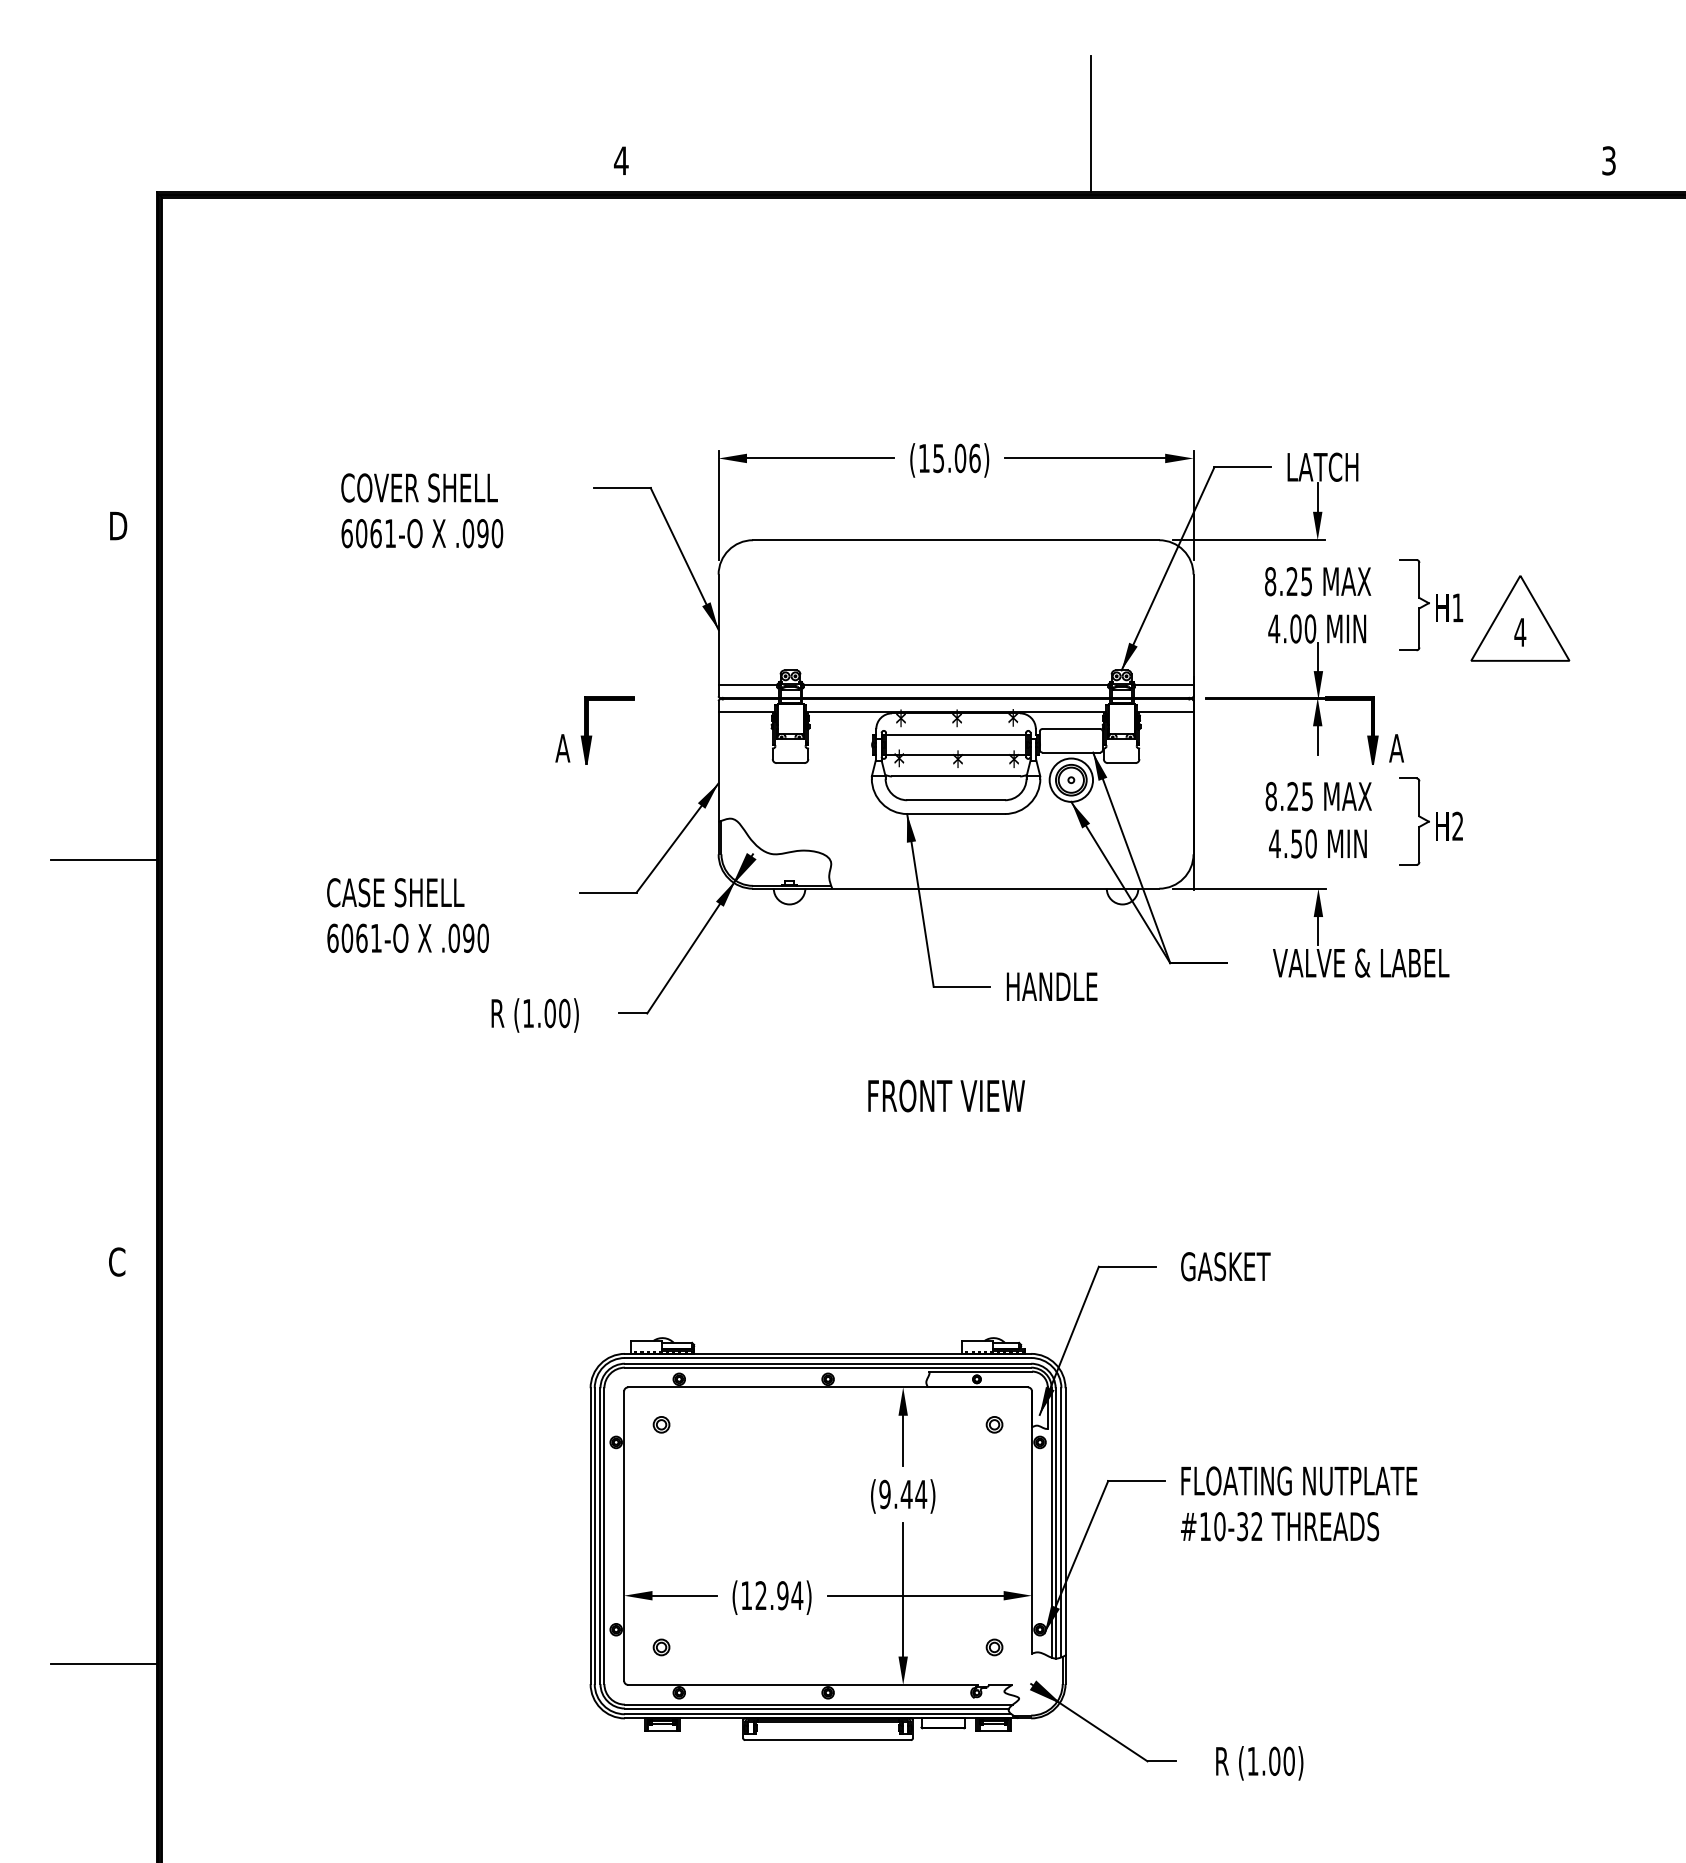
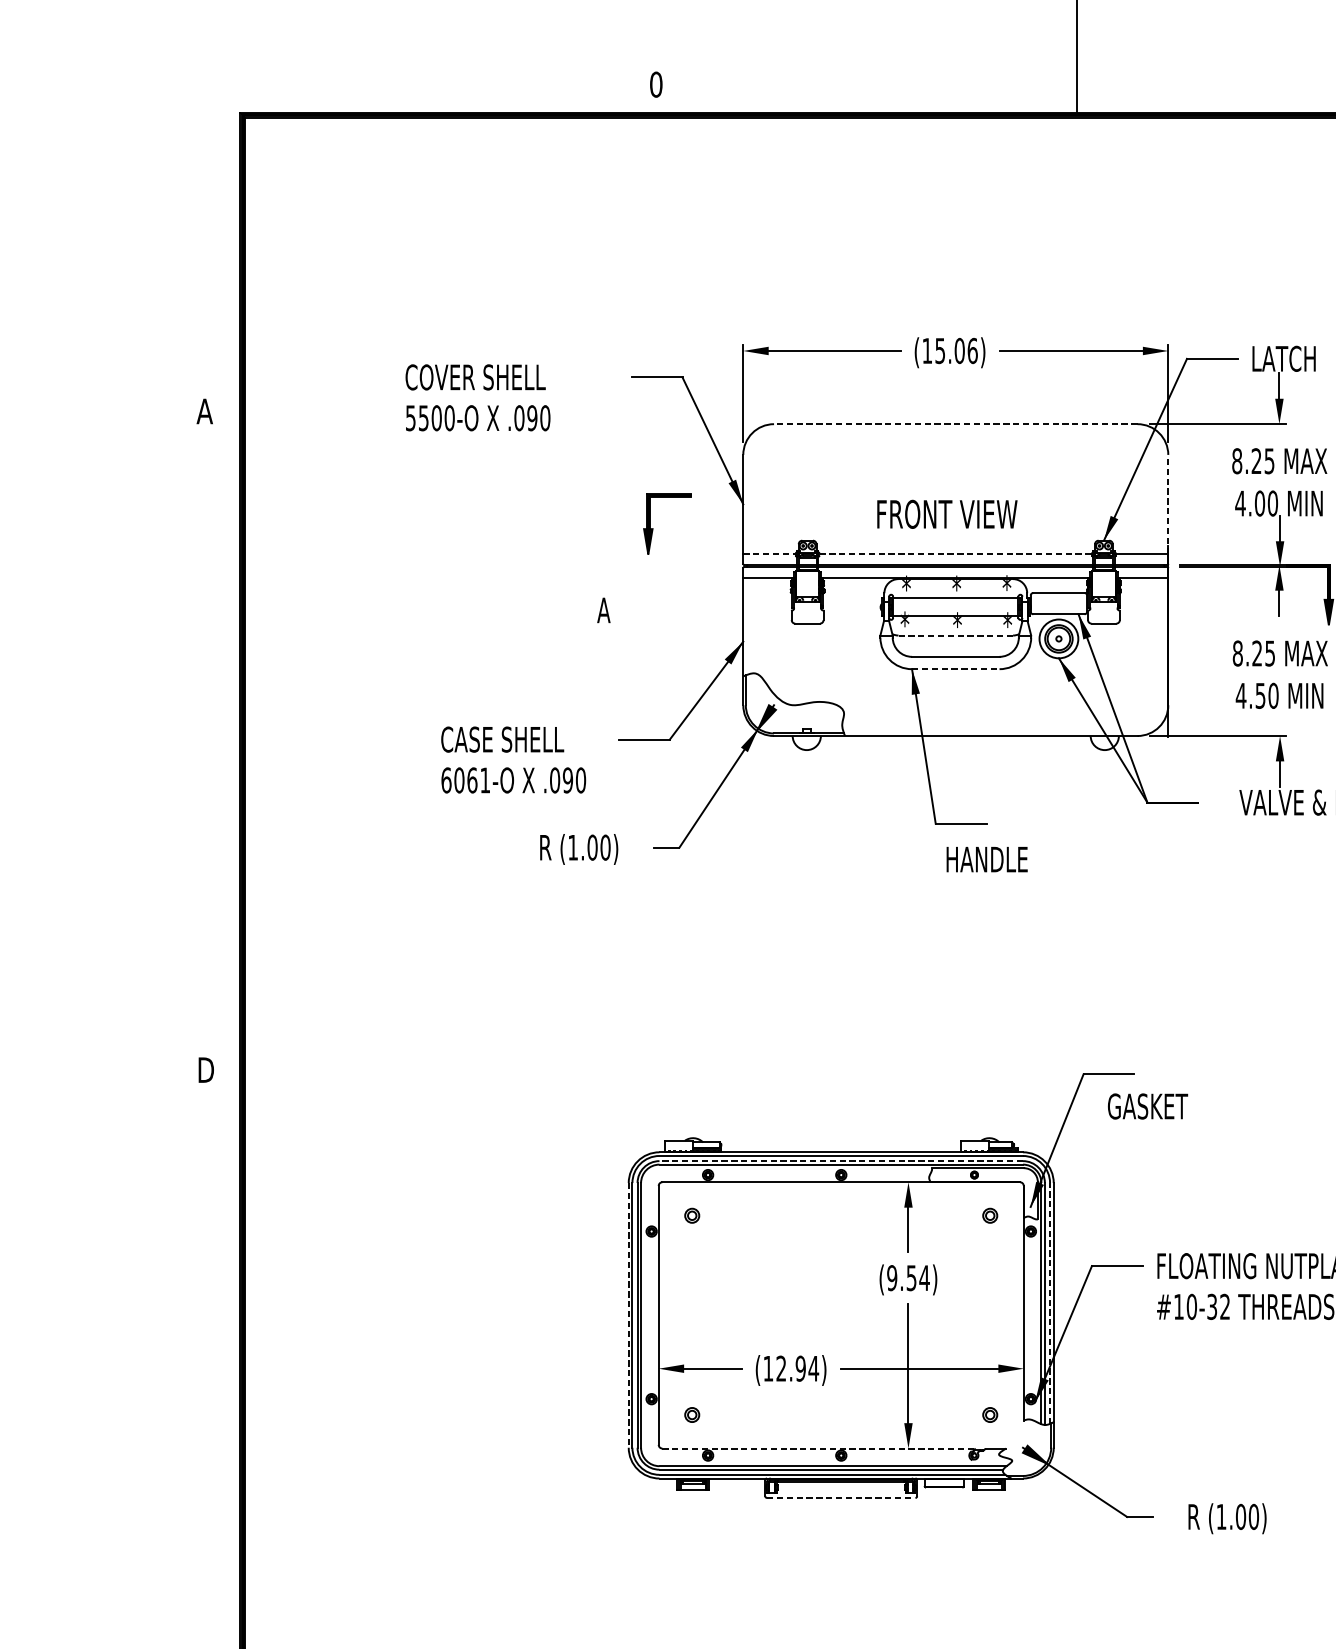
text: (621, 160) -> (656, 84), 4 -> 0
text: (117, 525) -> (205, 410), D -> A
text: (368, 533) -> (429, 418), 6061-O -> 5500-O
line: (955, 540) -> (955, 424), solid -> dashed
line: (1193, 629) -> (1168, 504), solid -> dashed
line: (748, 685) -> (770, 554), solid -> dashed
line: (956, 685) -> (956, 554), solid -> dashed
part: (592, 735) -> (653, 528), moved
line: (955, 776) -> (955, 635), solid -> dashed
line: (956, 814) -> (956, 669), solid -> dashed
line: (103, 860) -> (192, 710), removed
text: (407, 915) -> (513, 759), moved
text: (1051, 986) -> (986, 859), moved
text: (946, 1095) -> (947, 513), moved
text: (118, 1261) -> (206, 1069), C -> D
text: (1225, 1266) -> (1147, 1106), moved
line: (827, 1363) -> (840, 1160), solid -> dashed
text: (906, 1494) -> (911, 1278), (9.44) -> (9.54)
line: (1061, 1522) -> (1050, 1303), solid -> dashed
line: (590, 1536) -> (628, 1315), solid -> dashed
line: (103, 1664) -> (192, 1430), removed
line: (803, 1684) -> (819, 1448), solid -> dashed
line: (828, 1740) -> (841, 1498), solid -> dashed

